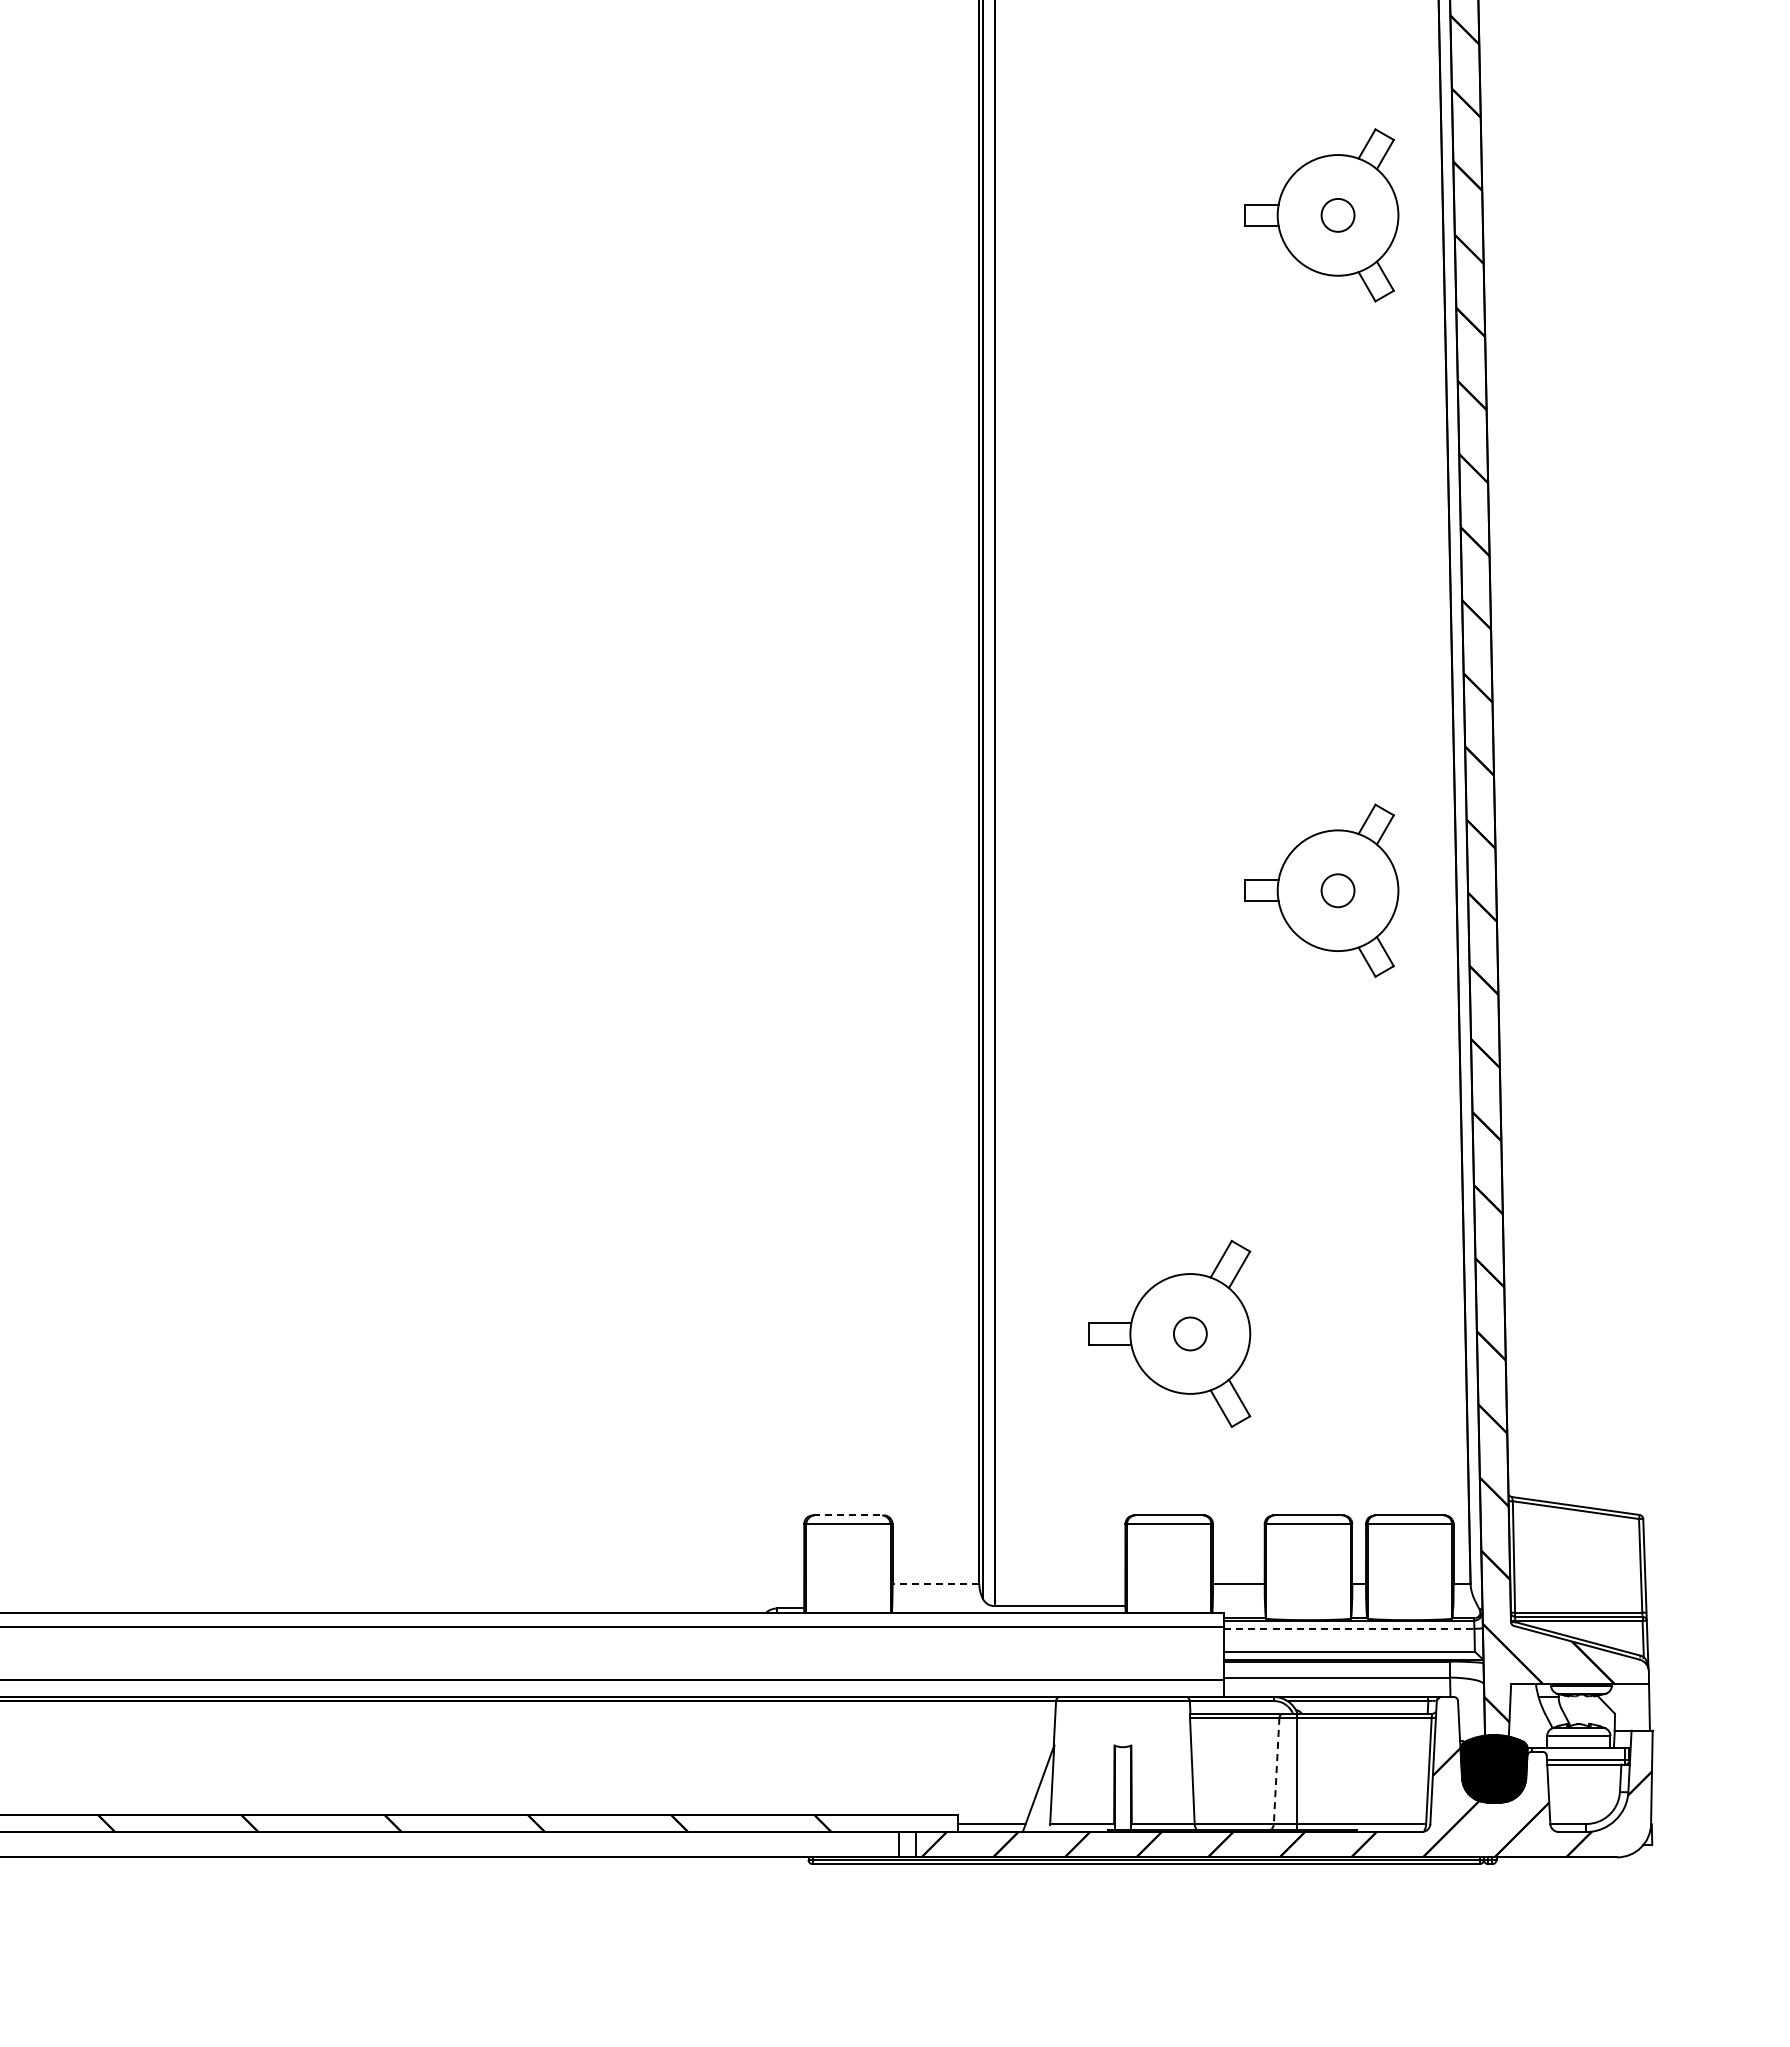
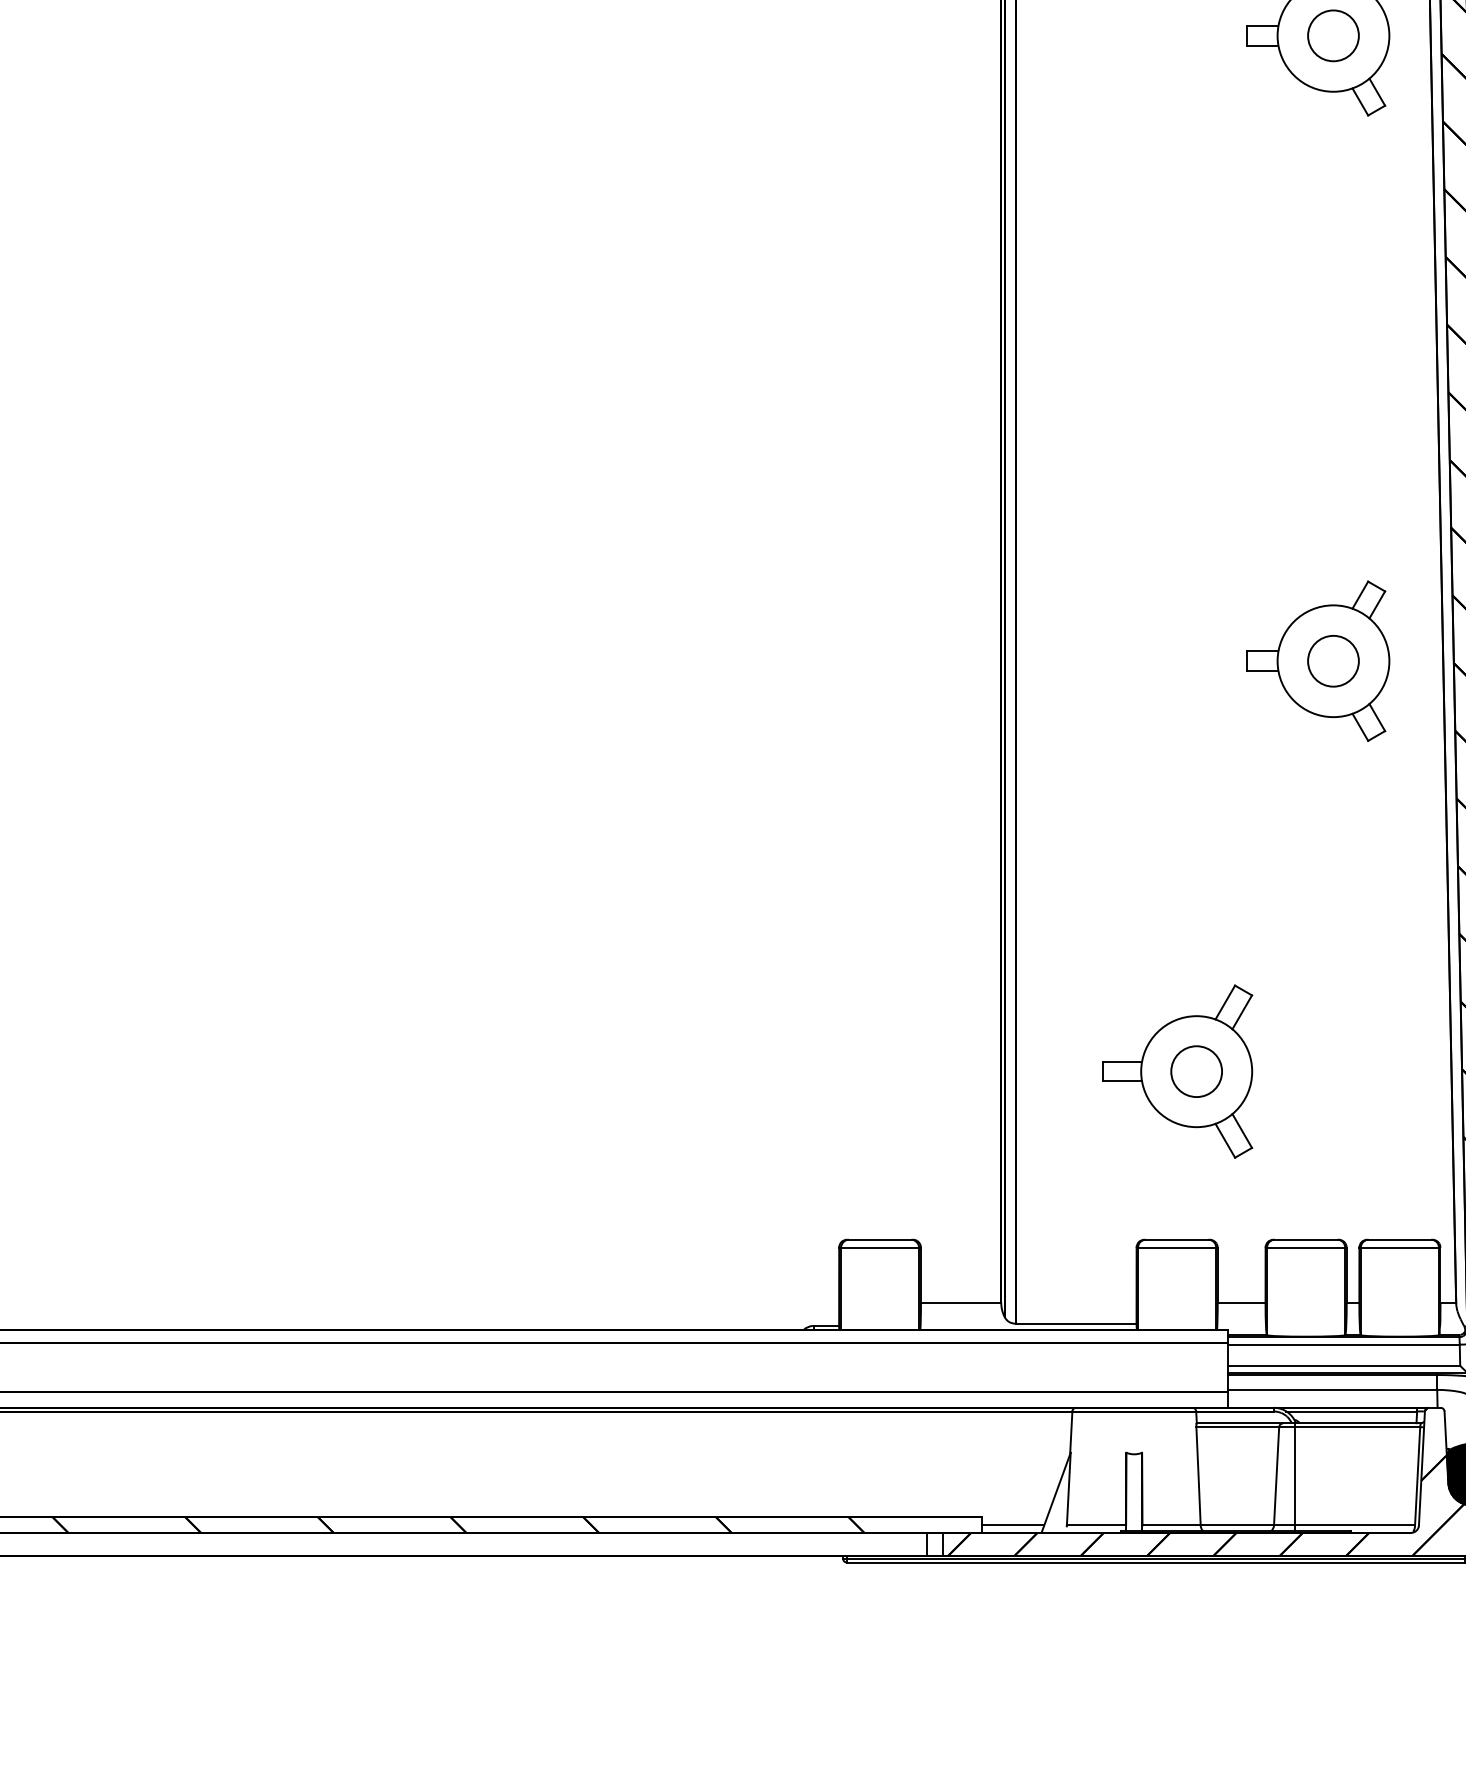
circle: (1337, 214) -> (1332, 35), size x1.67
circle: (1337, 890) -> (1332, 661), size x1.67
circle: (1190, 1333) -> (1196, 1071), size x1.67
line: (848, 1515) -> (880, 1239), dashed -> solid
line: (935, 1583) -> (960, 1302), dashed -> solid
line: (1349, 1628) -> (1344, 1344), dashed -> solid
line: (1276, 1771) -> (1276, 1476), dashed -> solid

